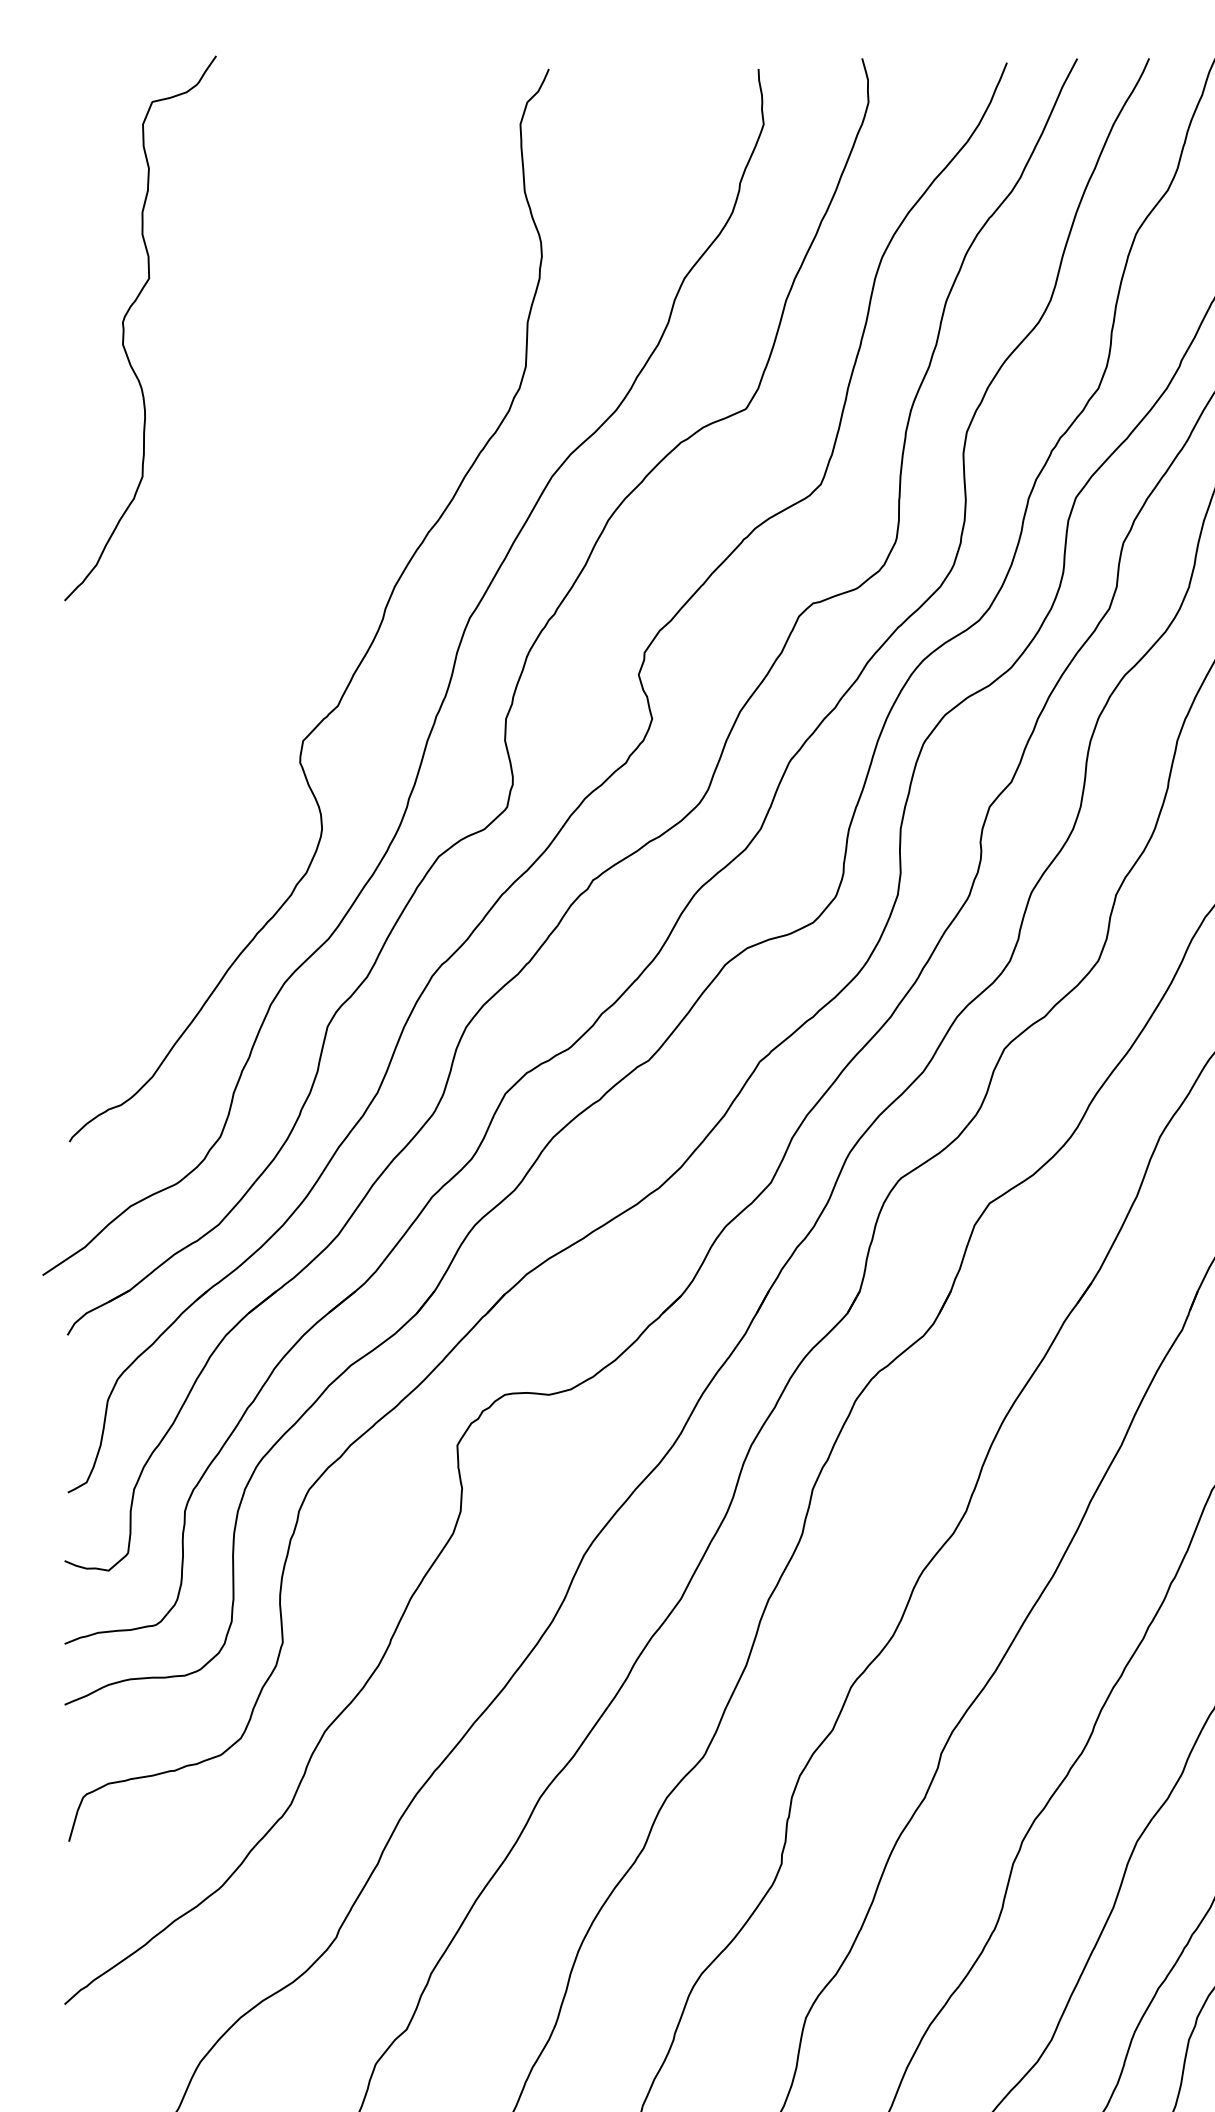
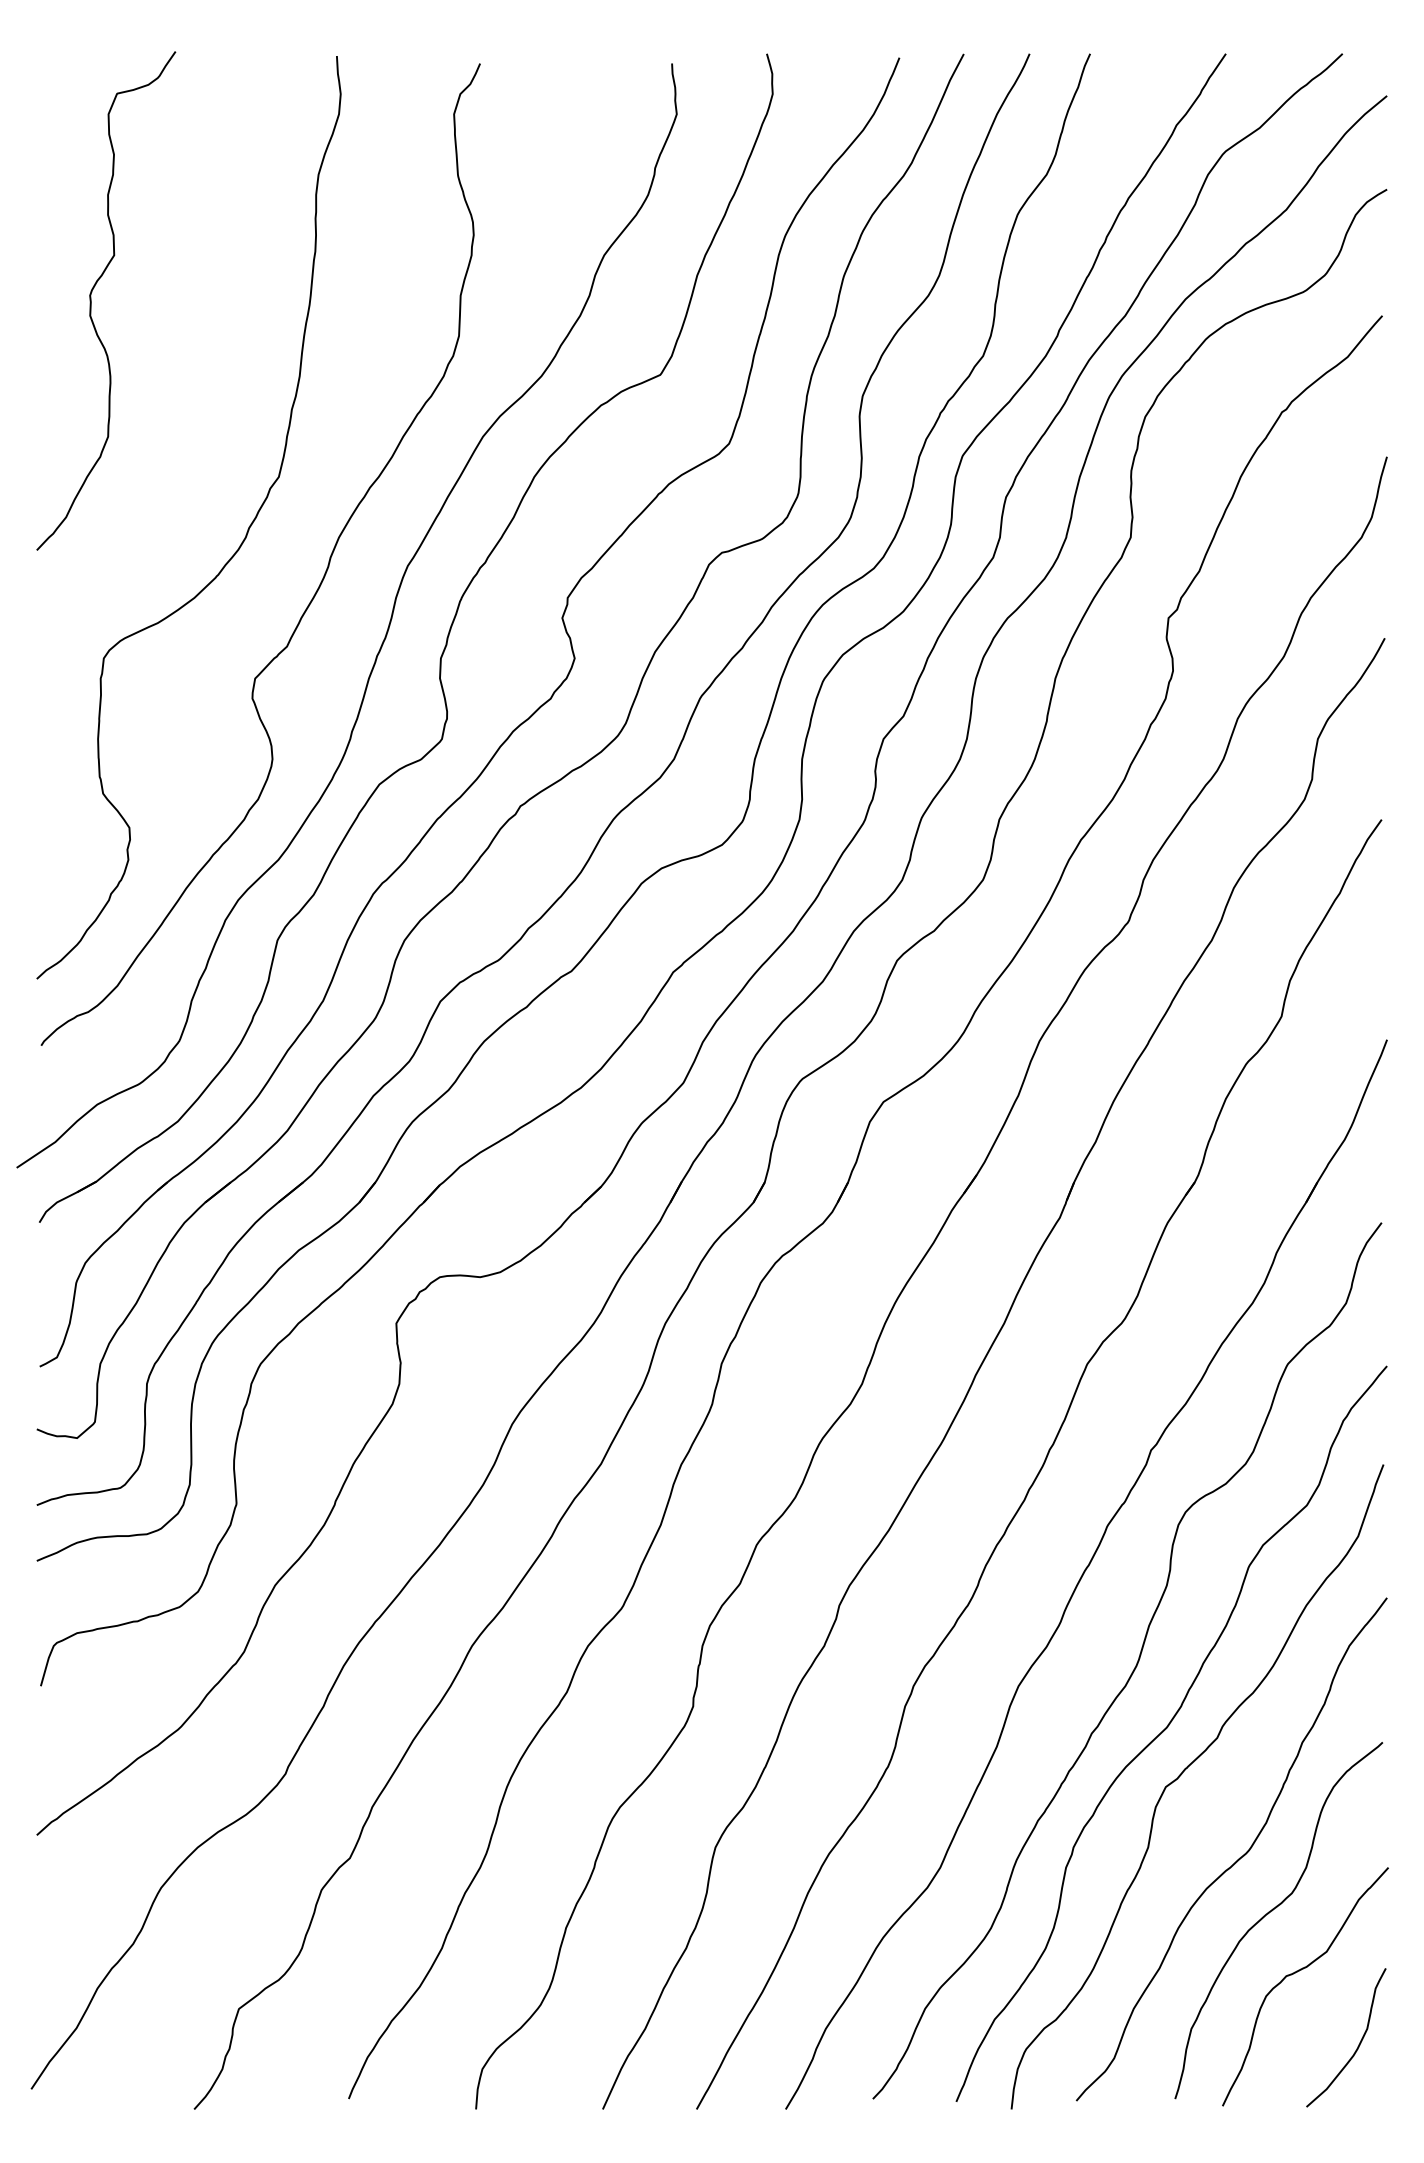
curve: (280, 603) -> (234, 552), added

